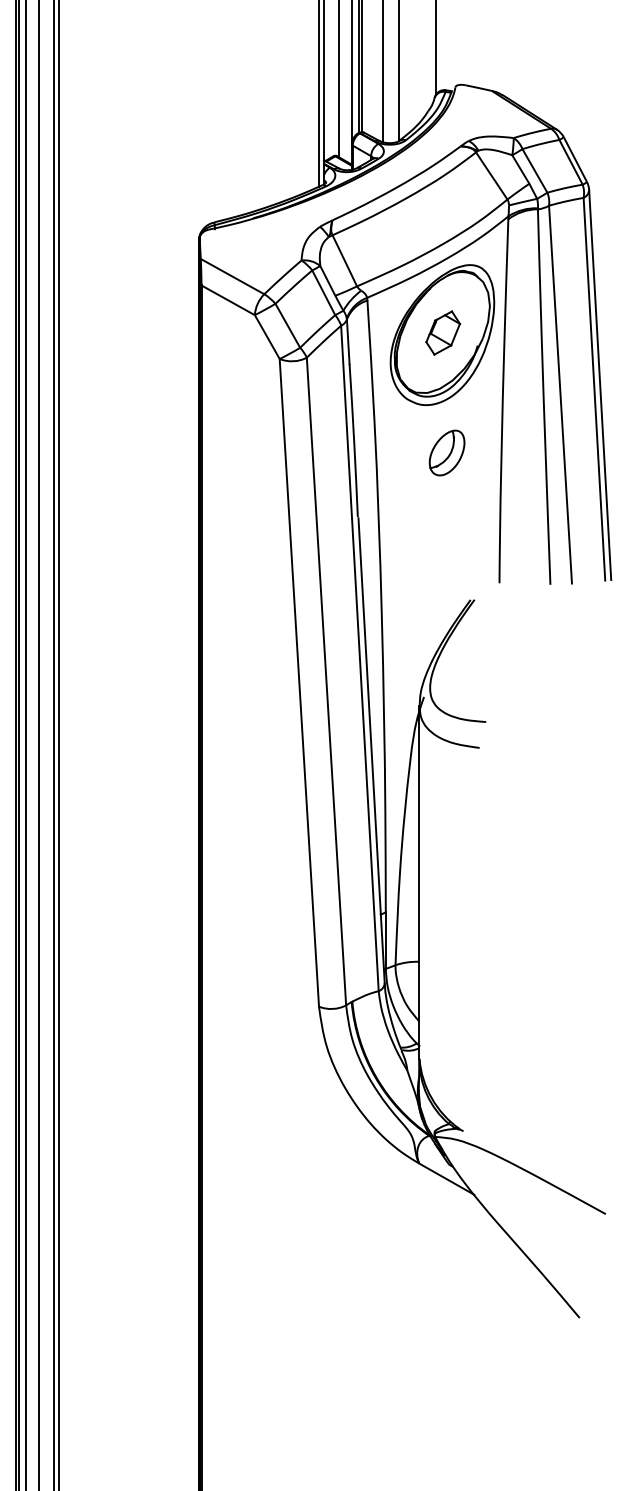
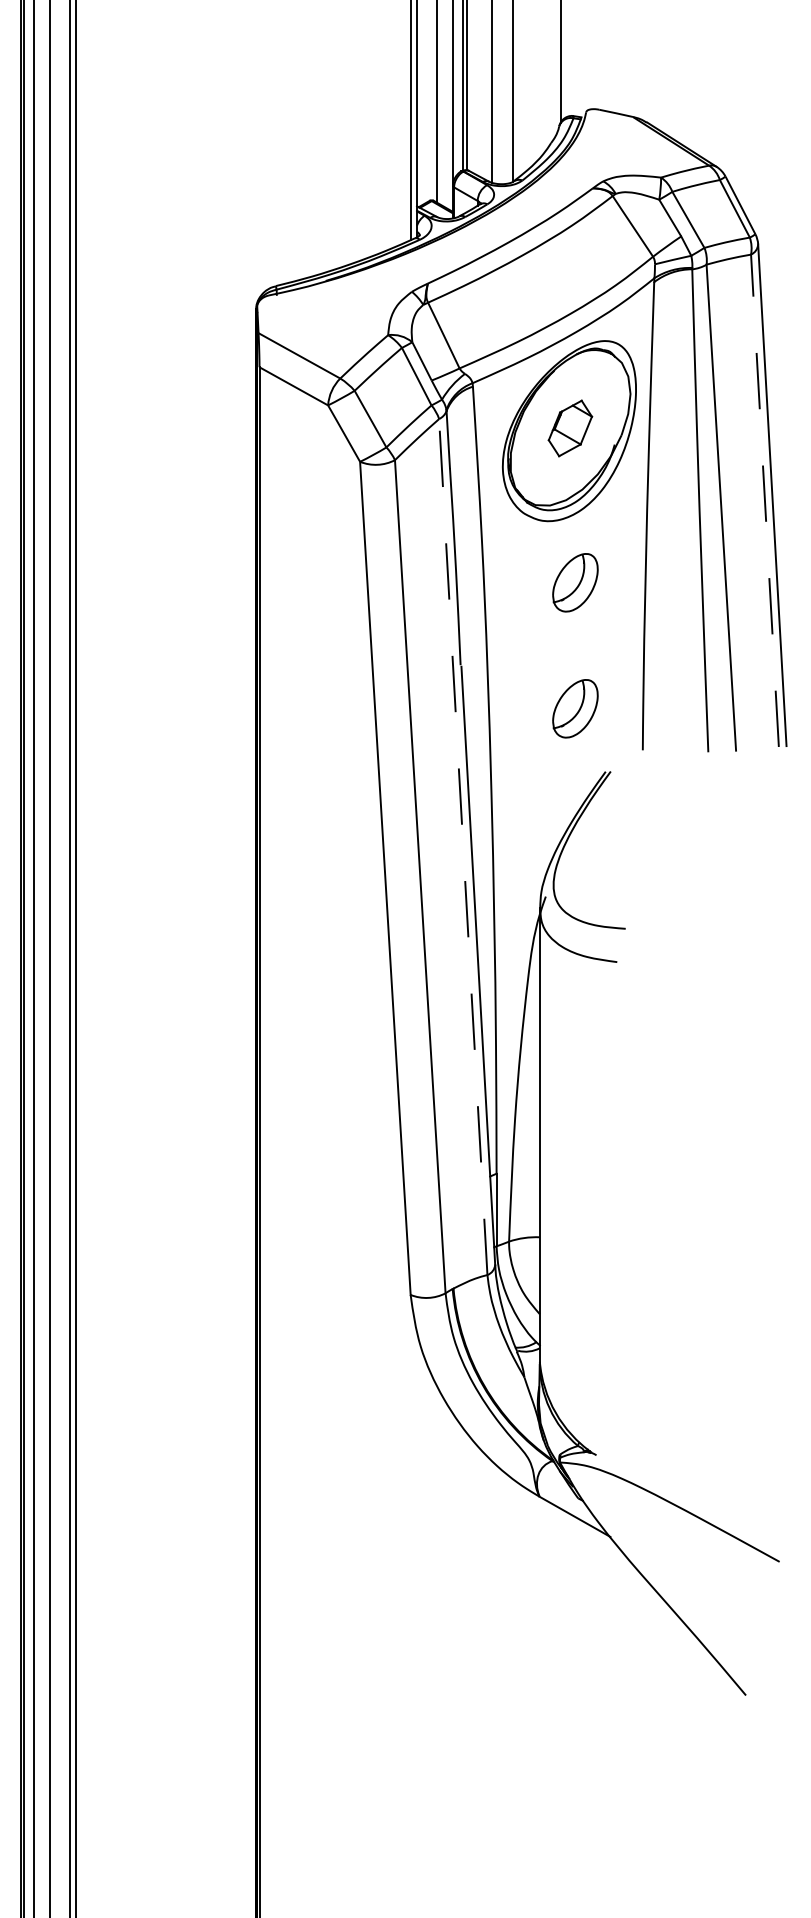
line: (594, 389) -> (764, 500), solid -> dashed
part: (447, 550) -> (575, 708), added
line: (360, 658) -> (463, 847), solid -> dashed

